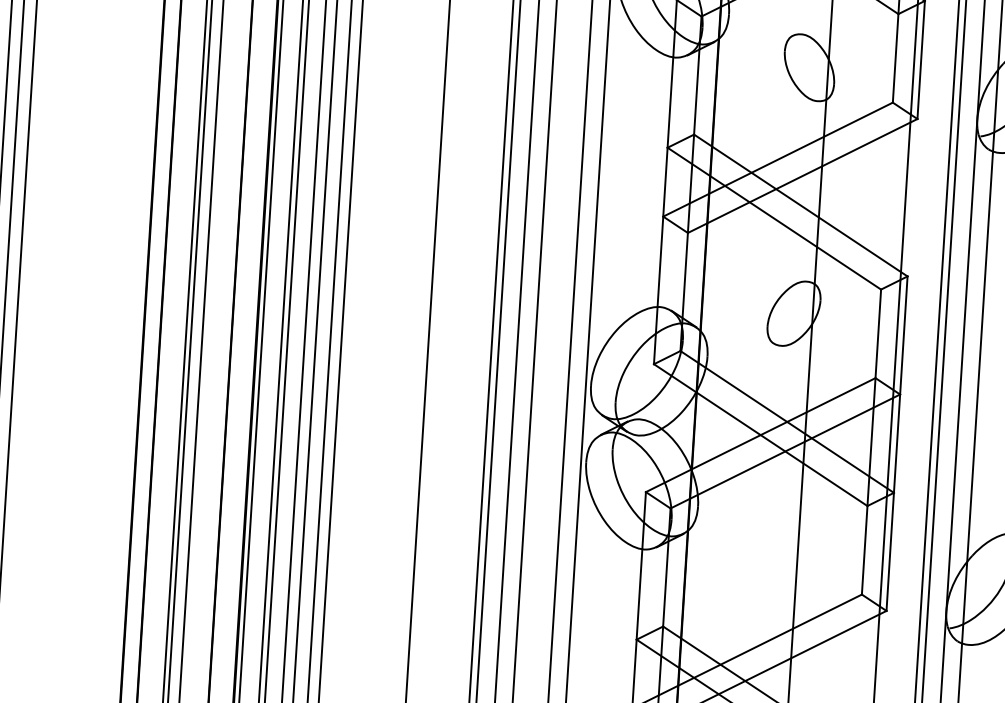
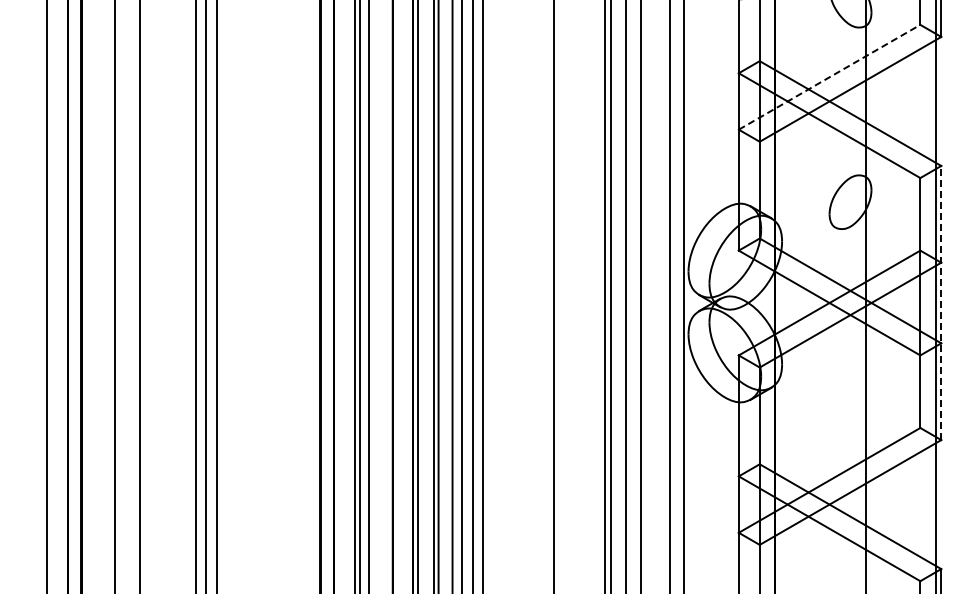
line: (777, 159) -> (829, 77), solid -> dashed
line: (897, 443) -> (941, 302), solid -> dashed

